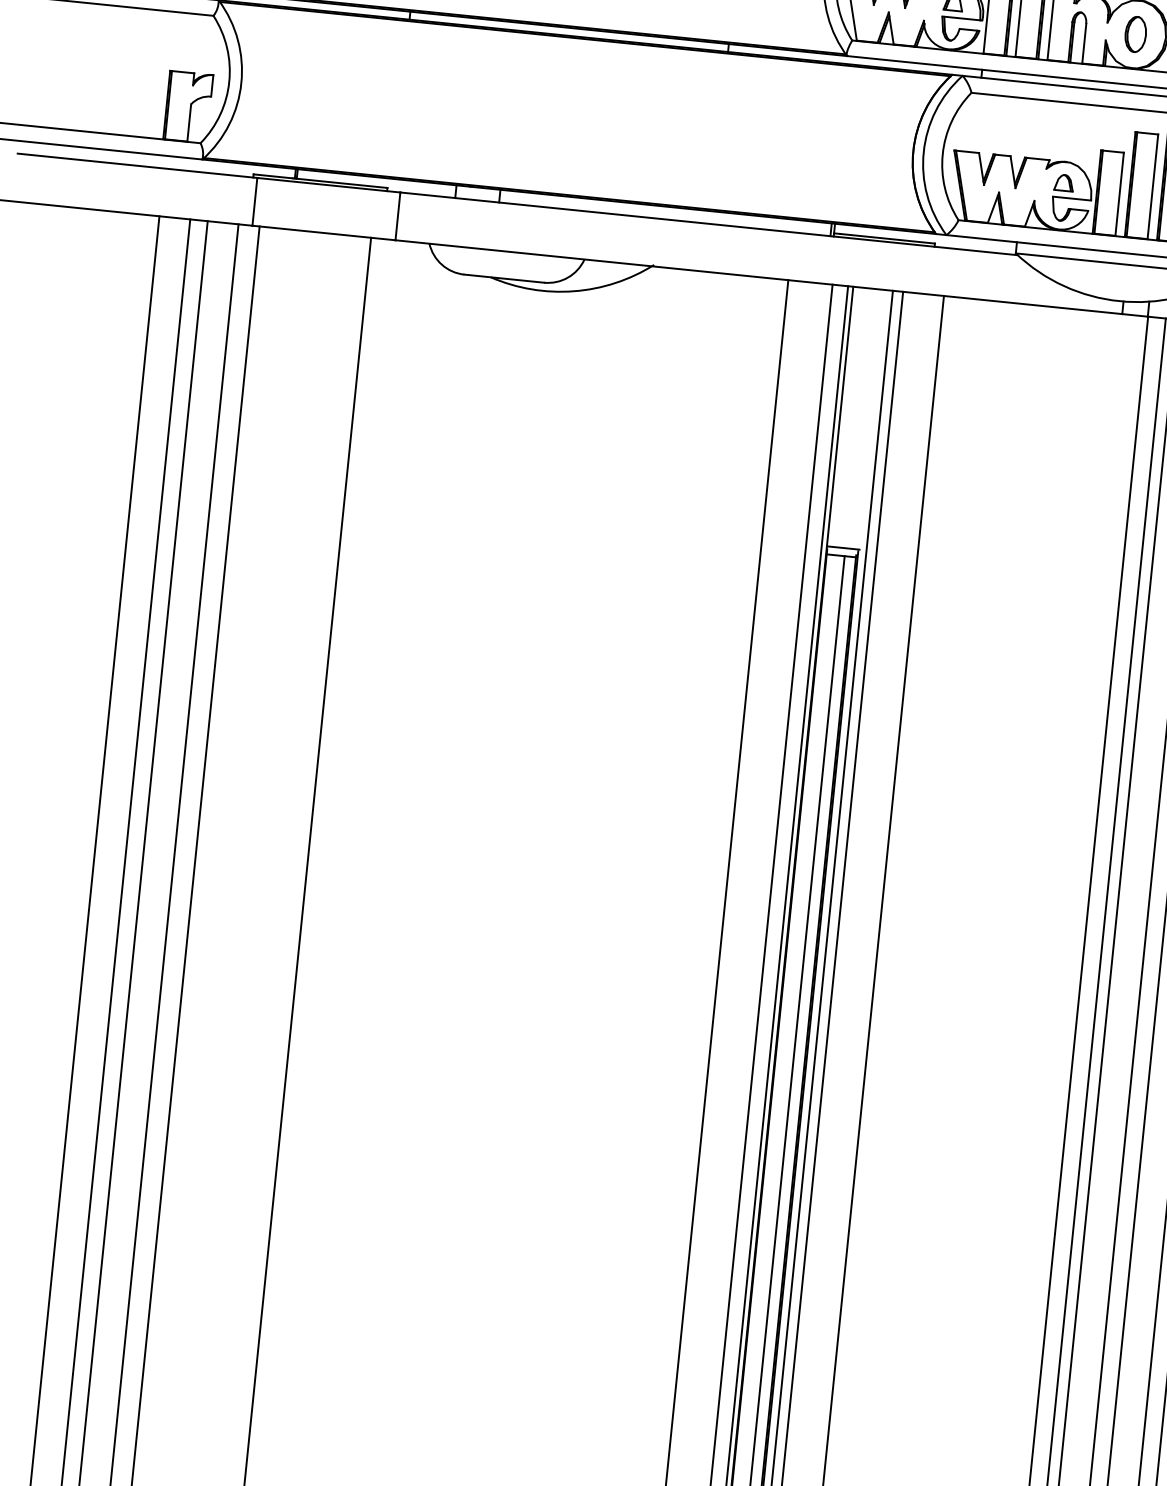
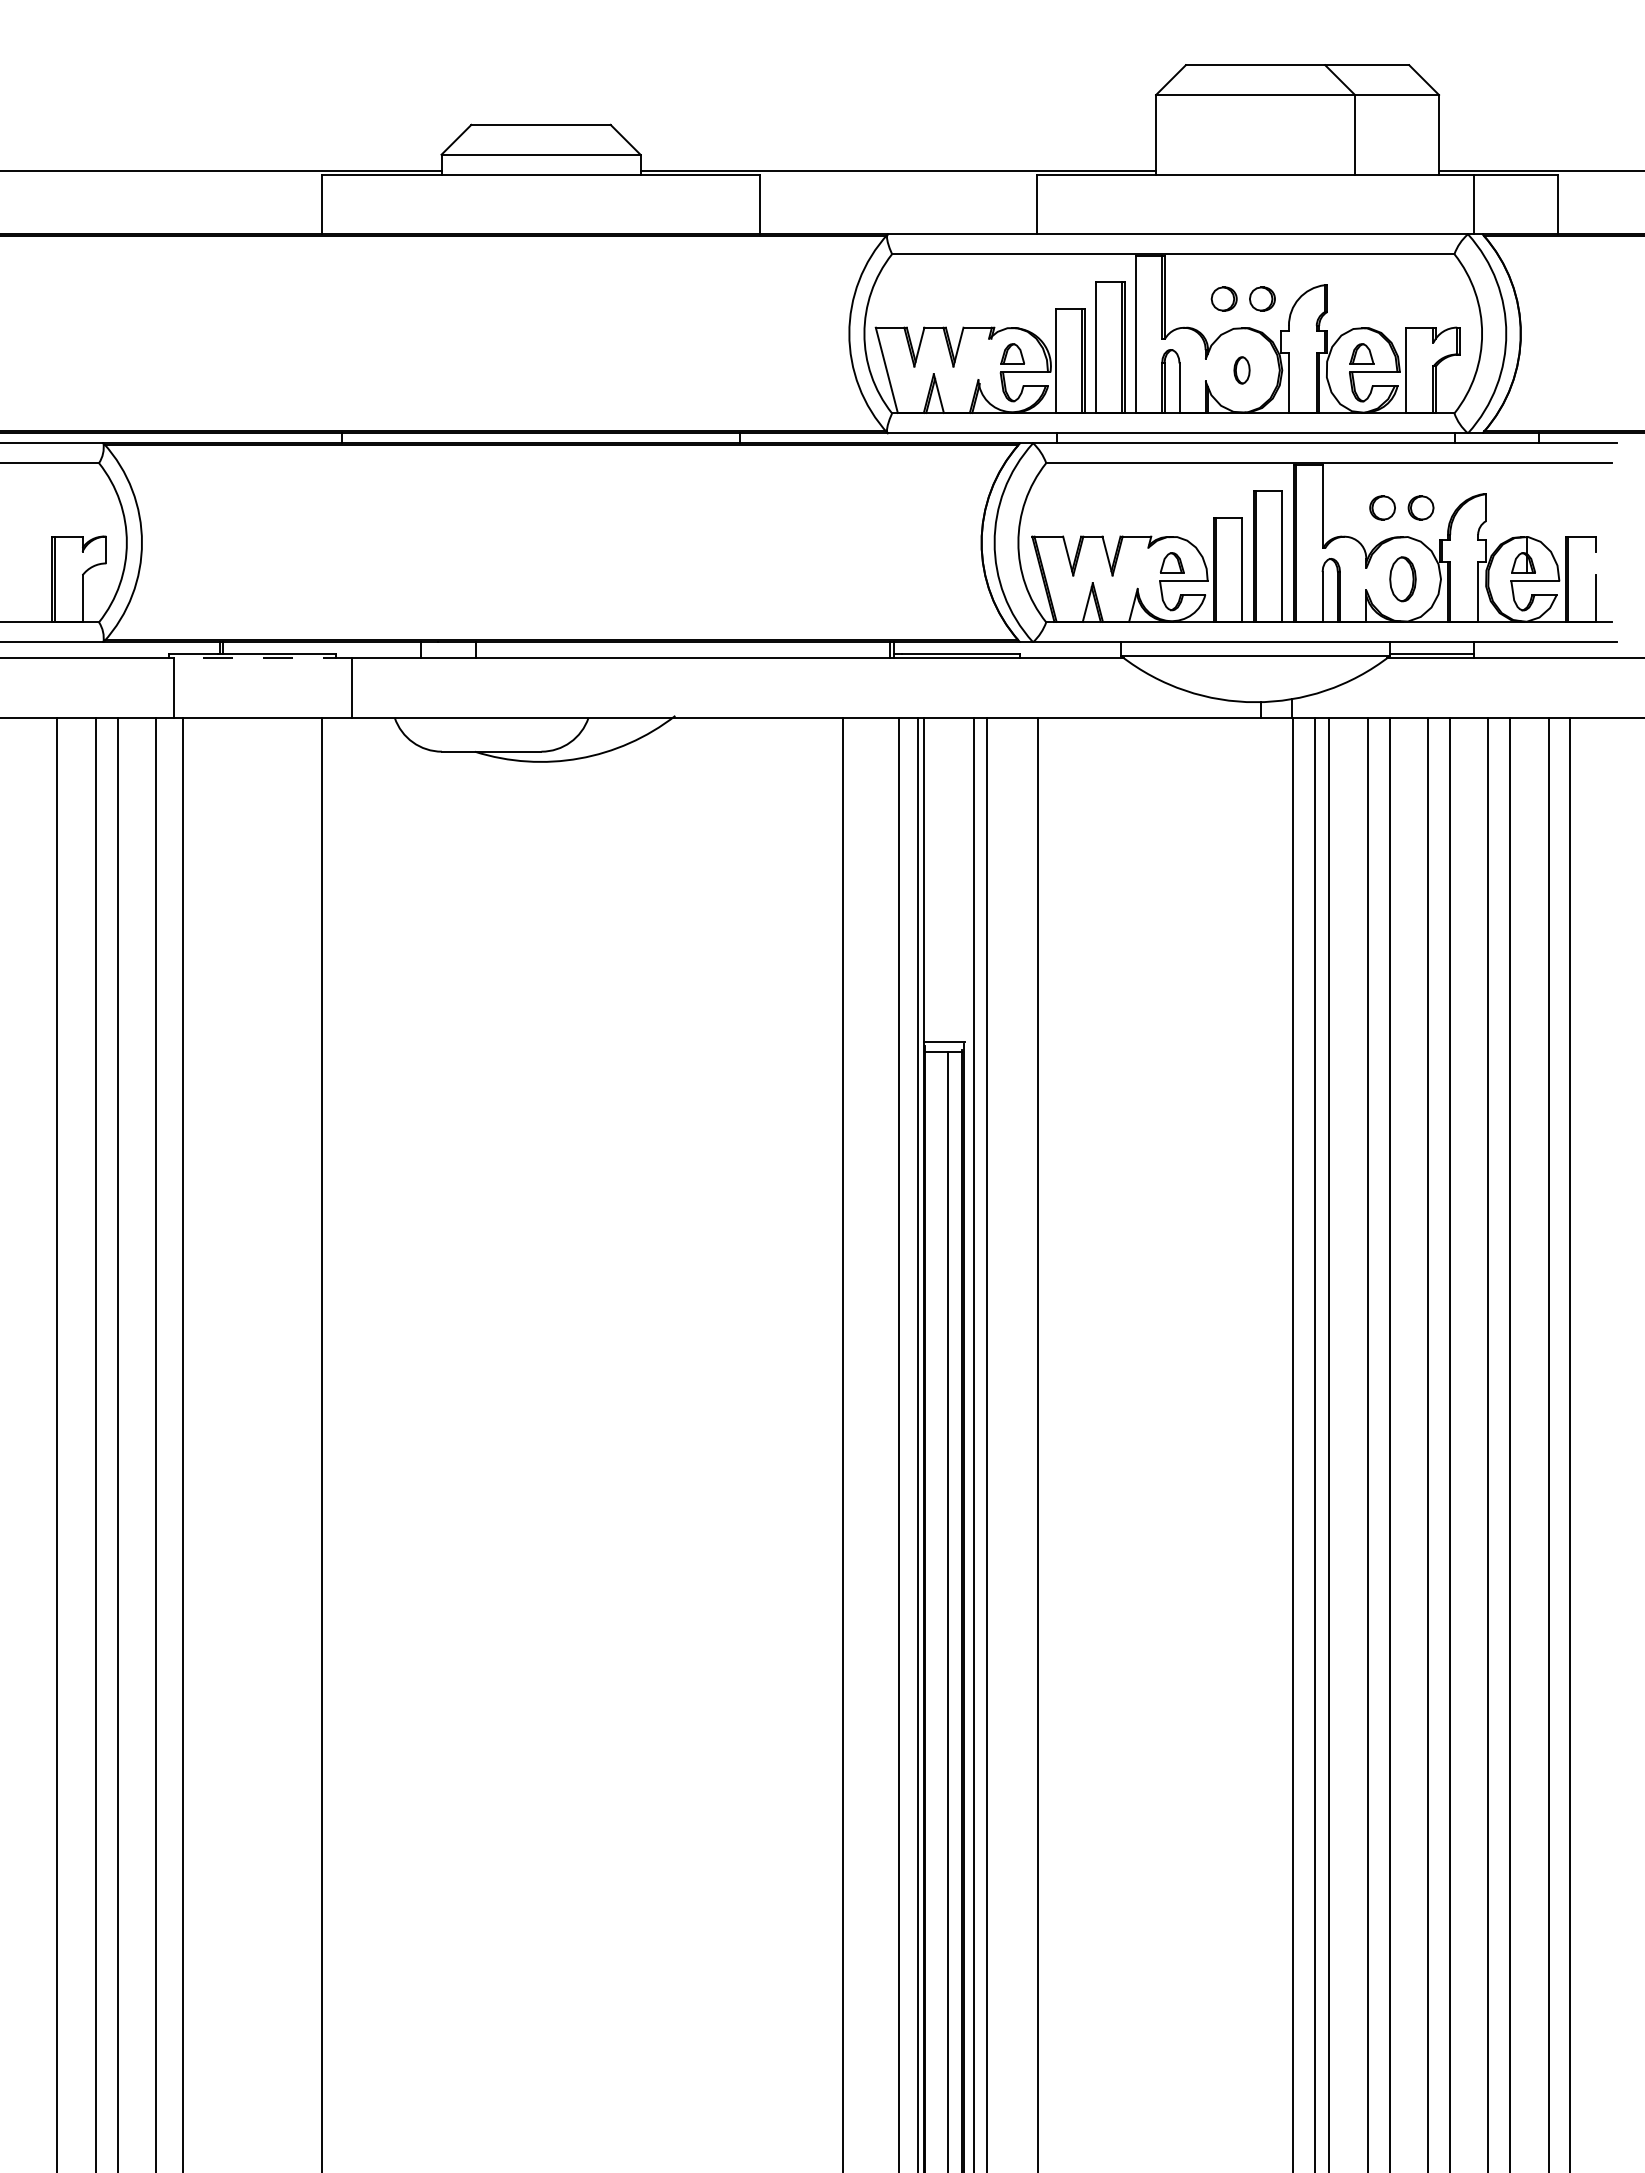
part: (1135, 34) -> (1241, 370), size x0.6
line: (328, 185) -> (262, 658), solid -> dashed

